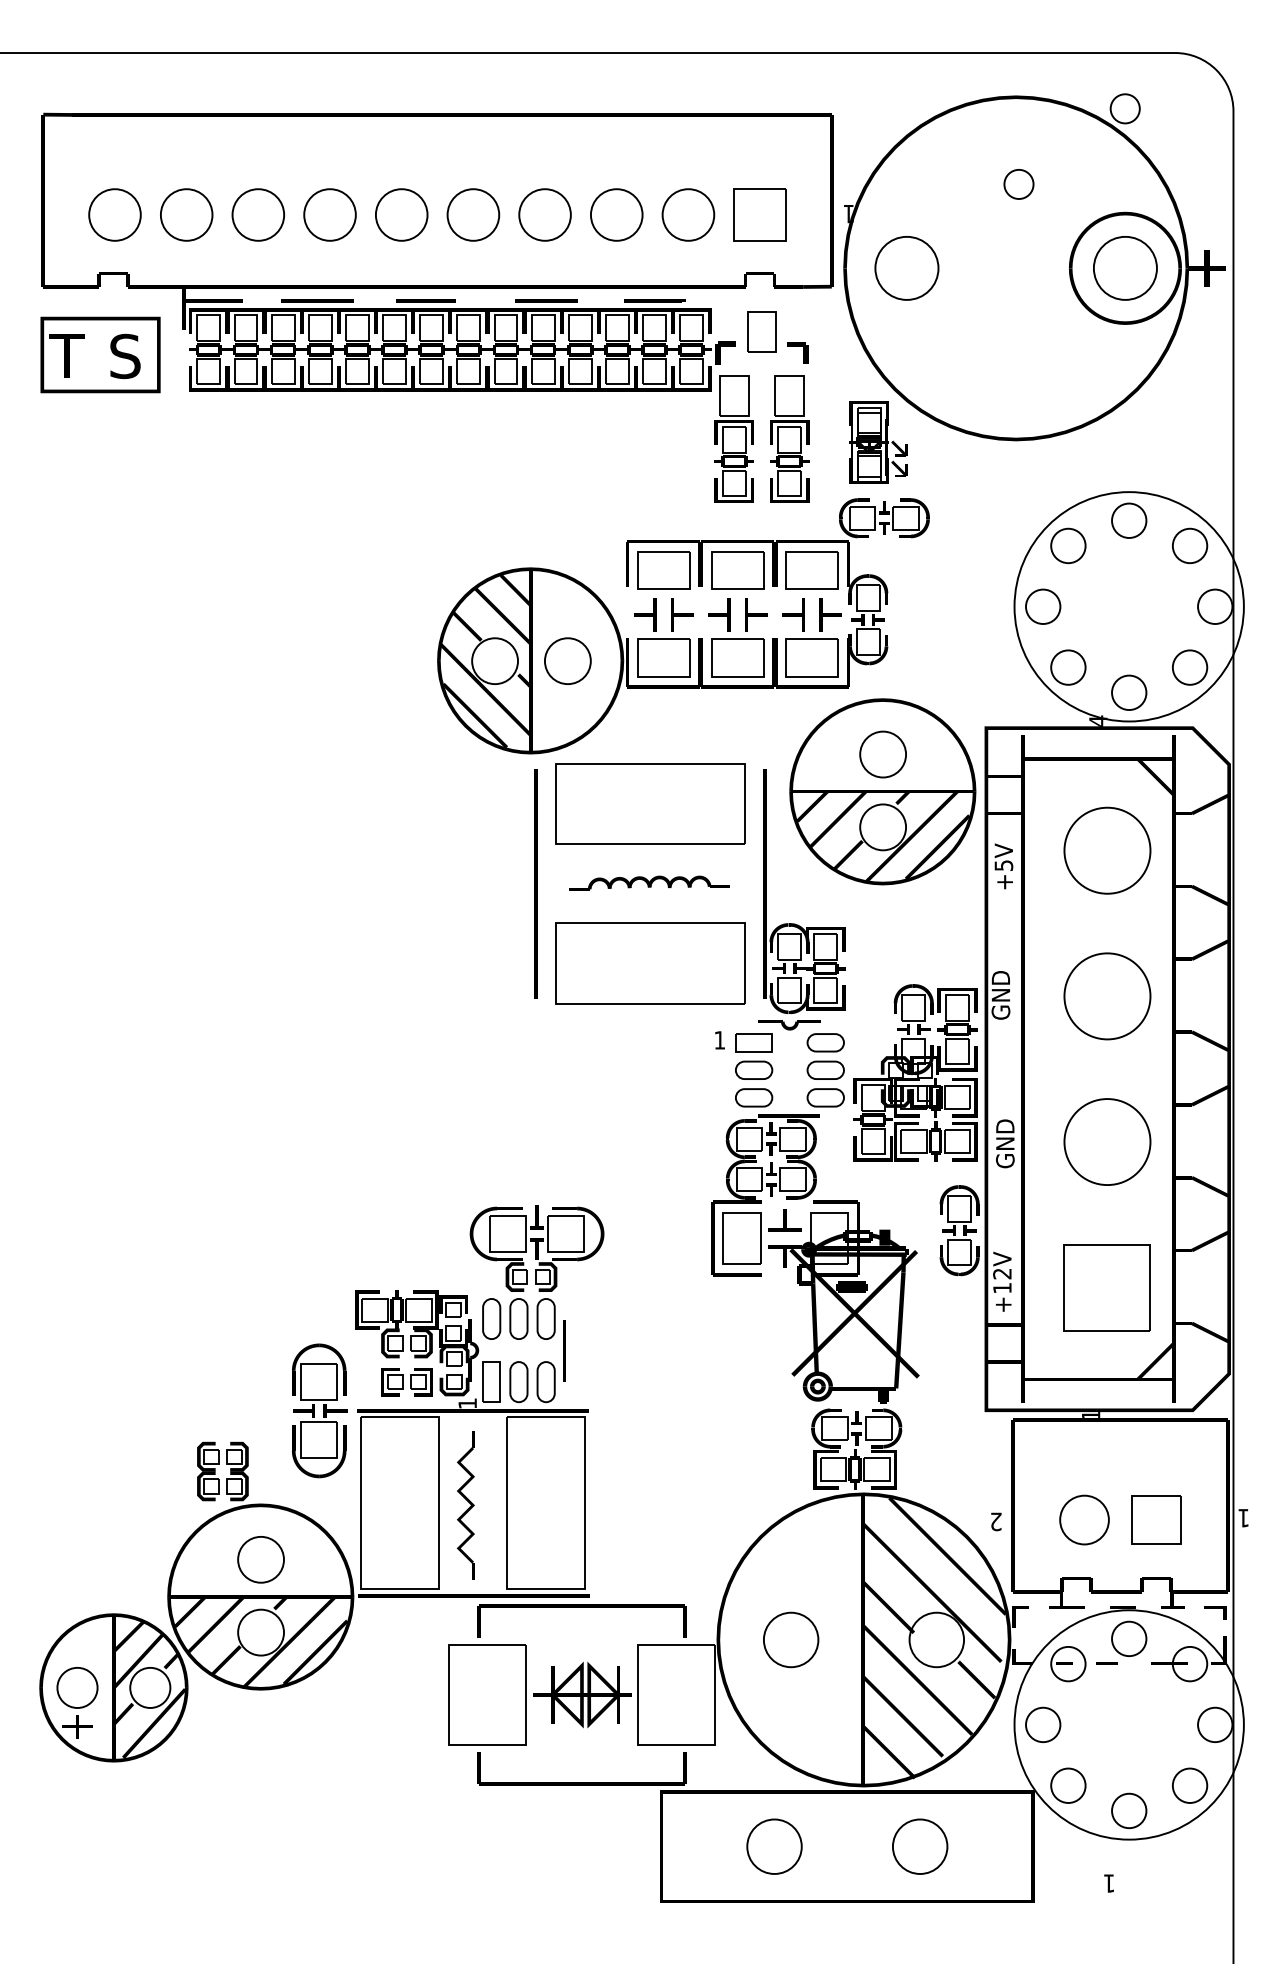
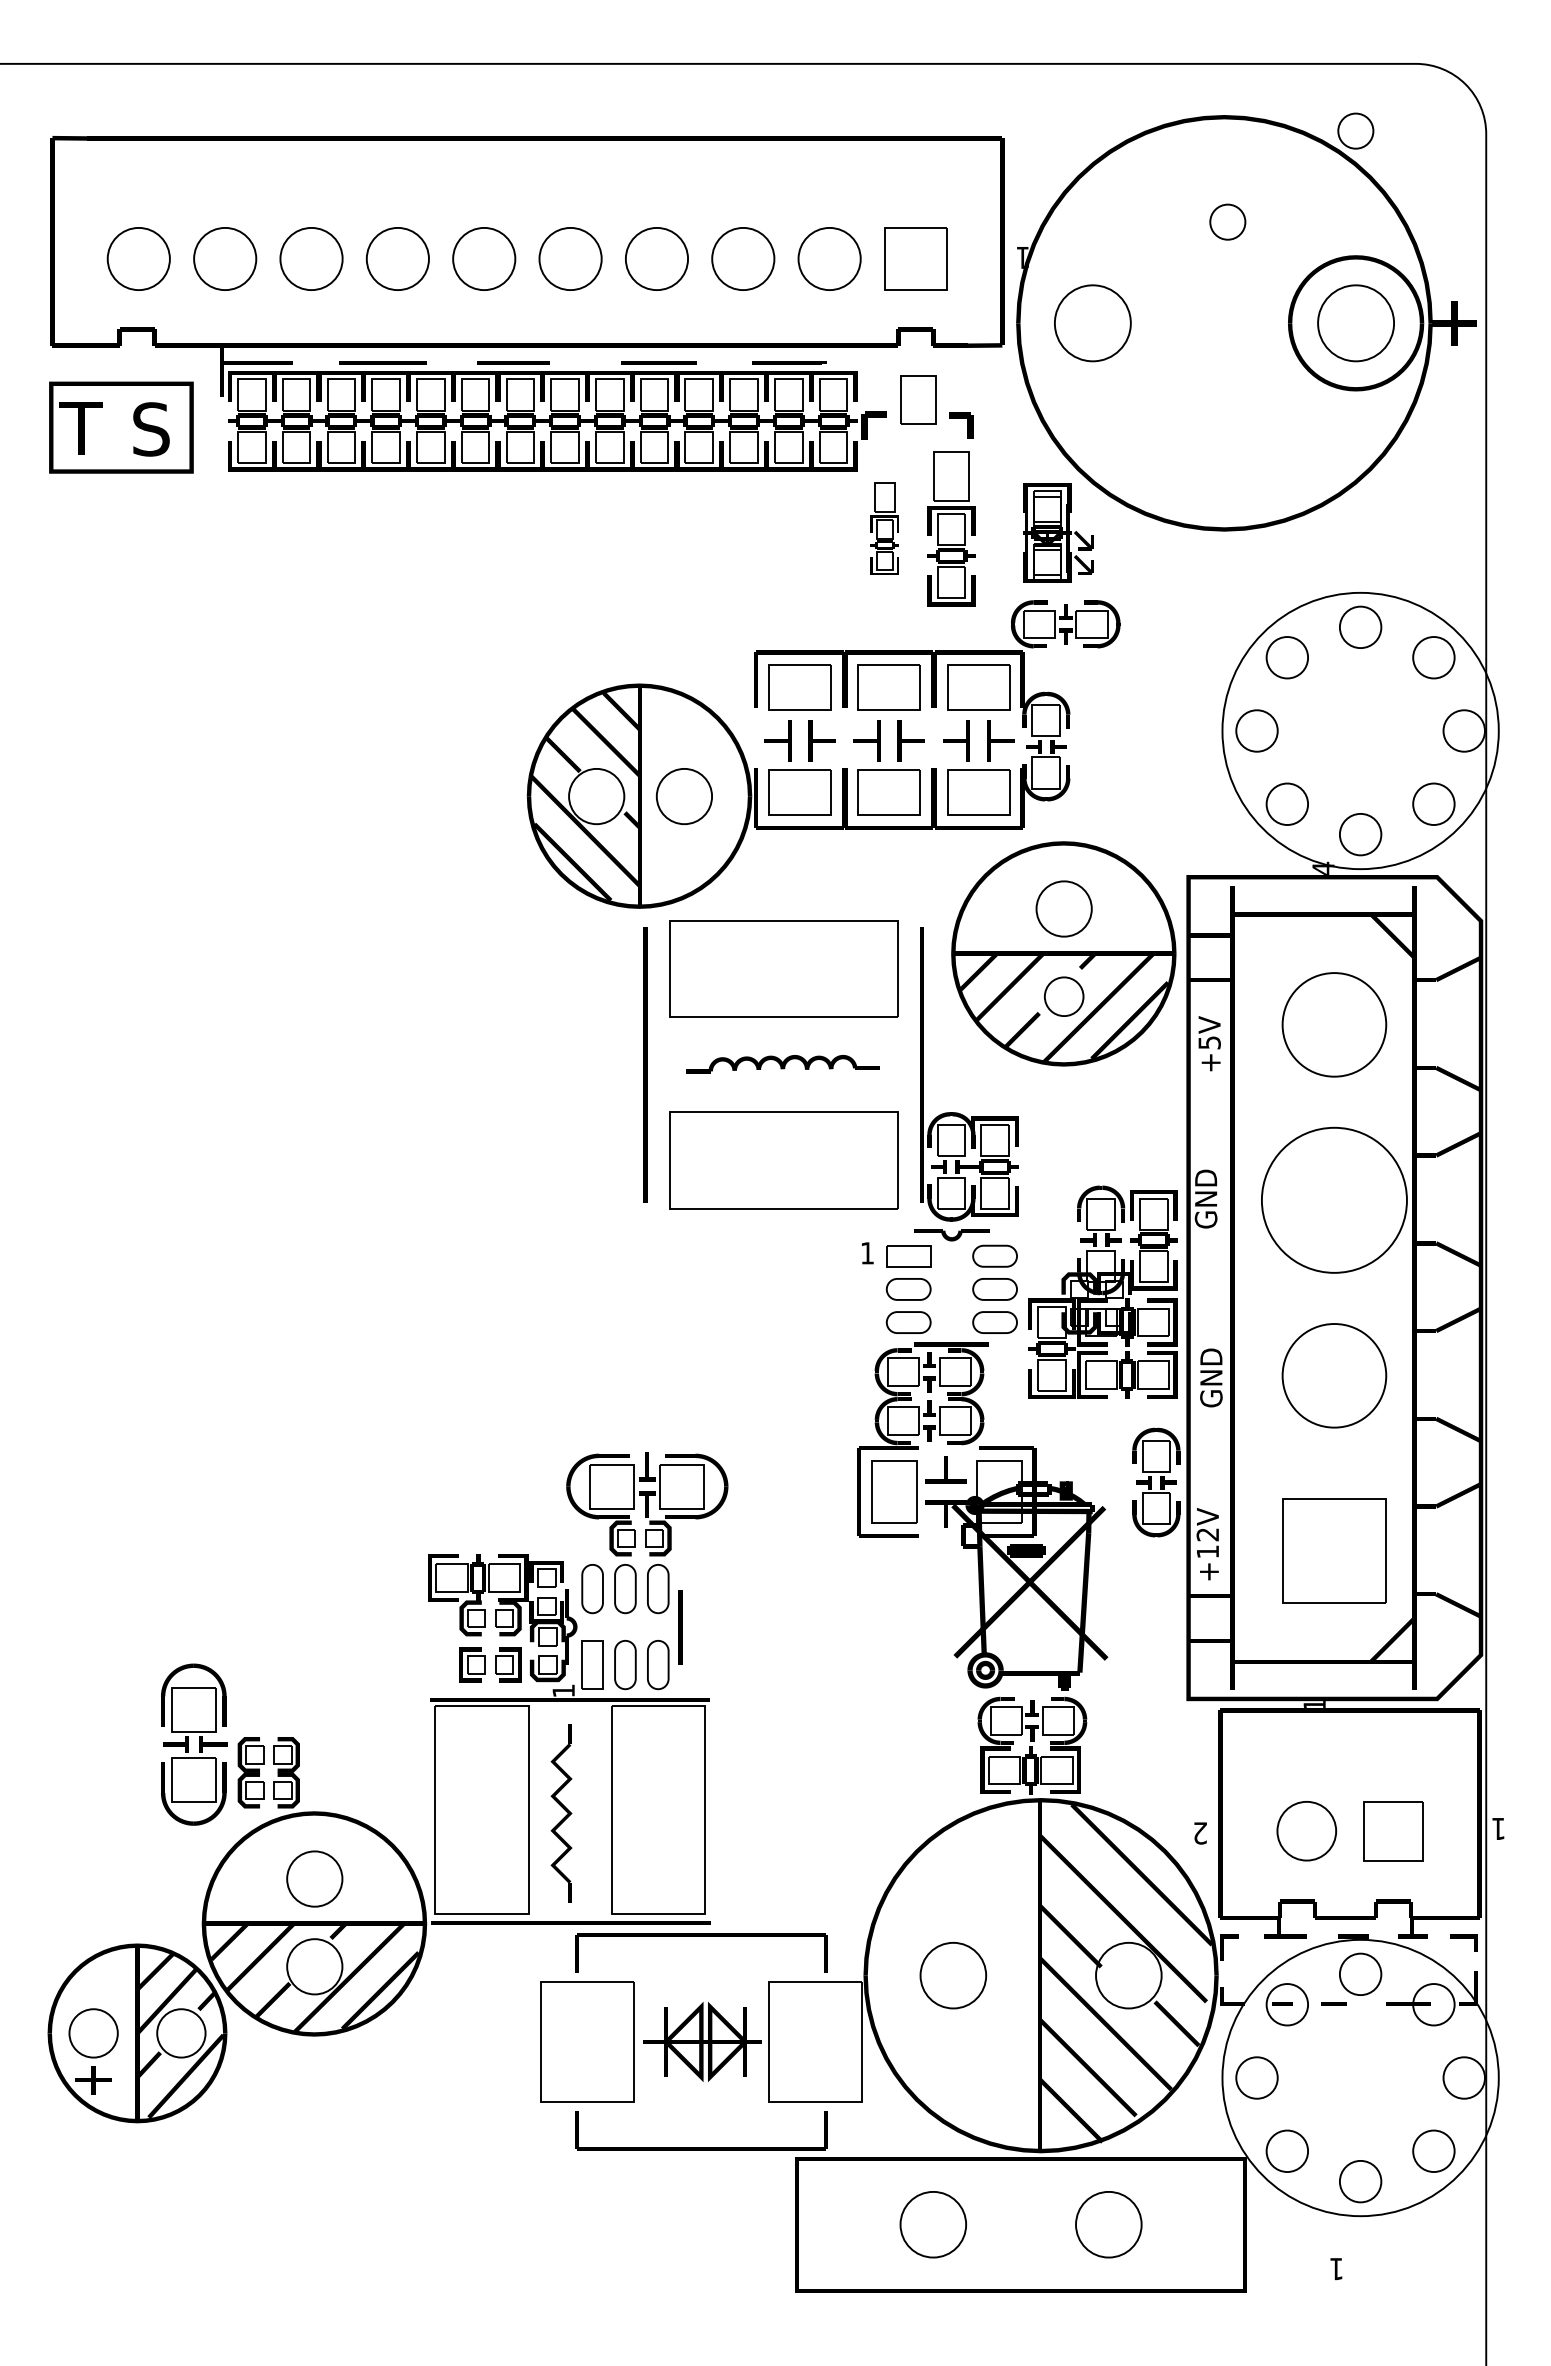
part: (733, 438) -> (884, 528), size x0.6
circle: (882, 827) -> (1063, 996), size x0.7
circle: (1107, 996) -> (1334, 1200), size x1.4
part: (319, 1410) -> (194, 1744), moved

